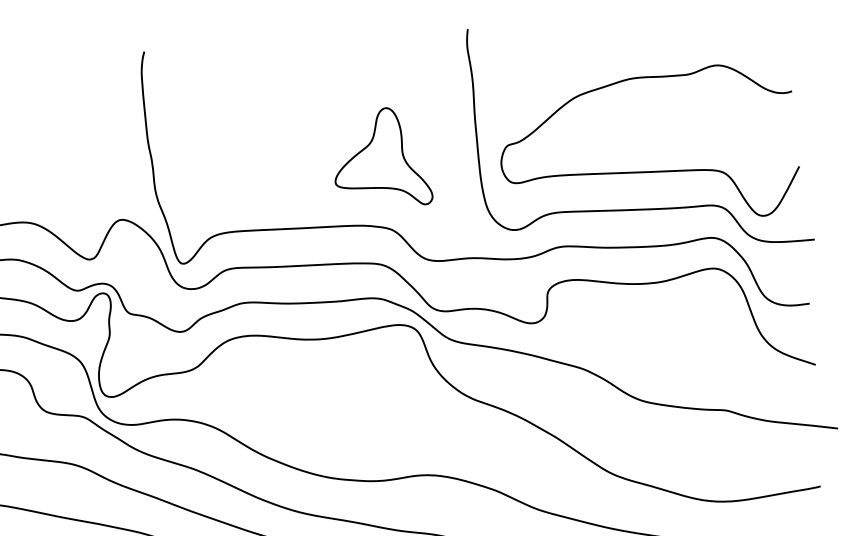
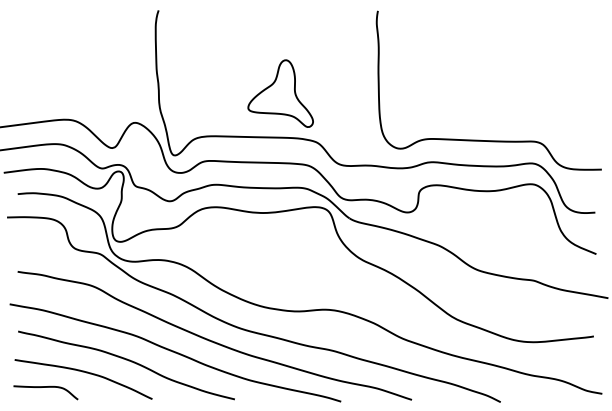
part: (381, 157) -> (280, 93), moved
curve: (650, 171) -> (494, 115), removed

